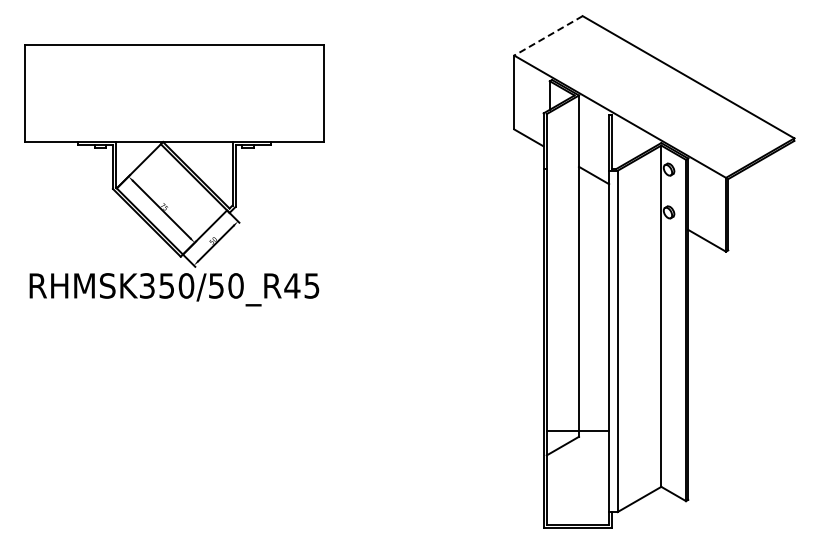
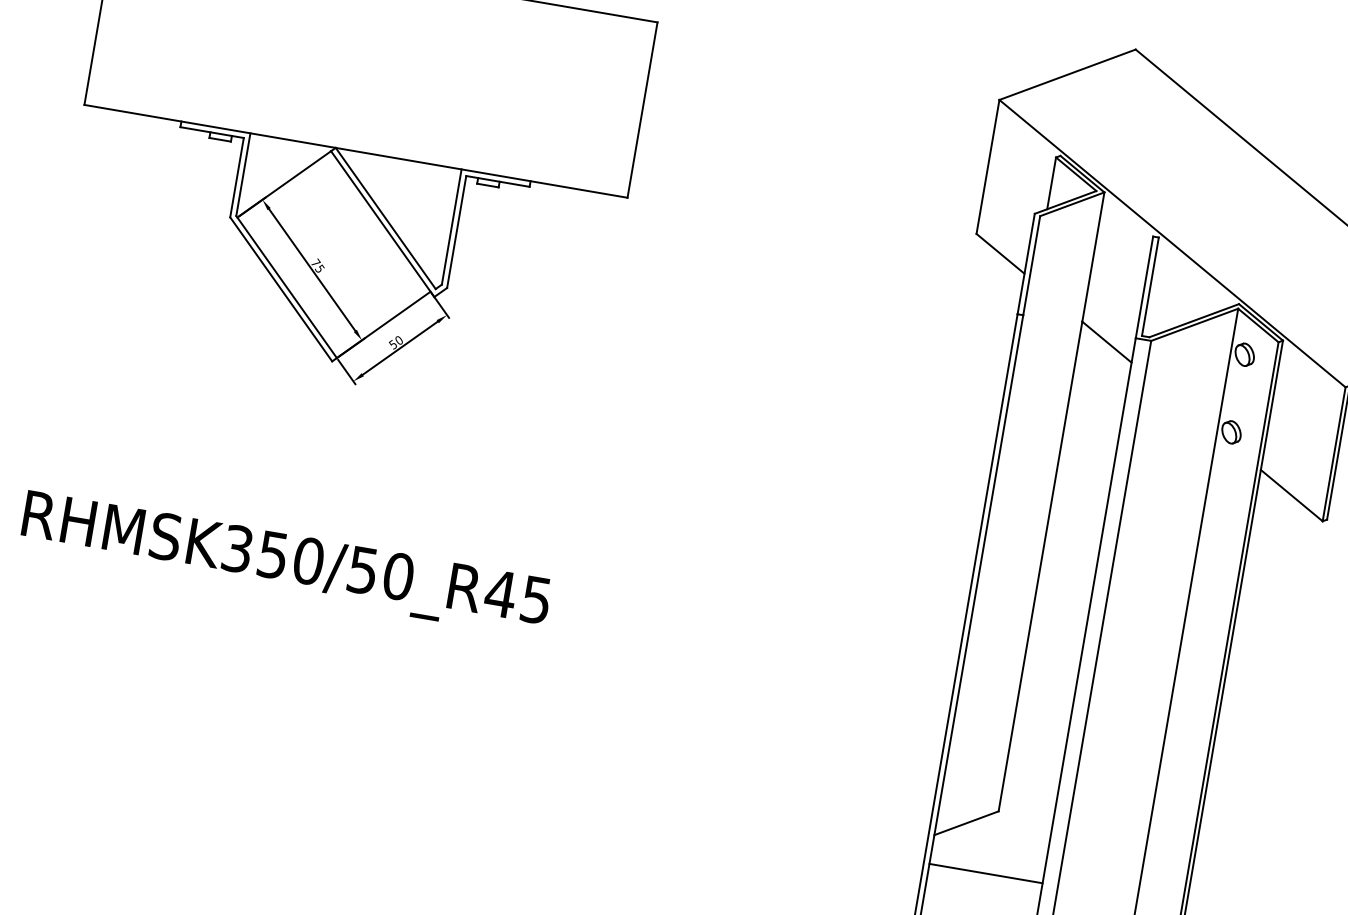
line: (548, 36) -> (1067, 75), dashed -> solid
text: (174, 289) -> (285, 563), moved
line: (577, 431) -> (985, 873), moved

